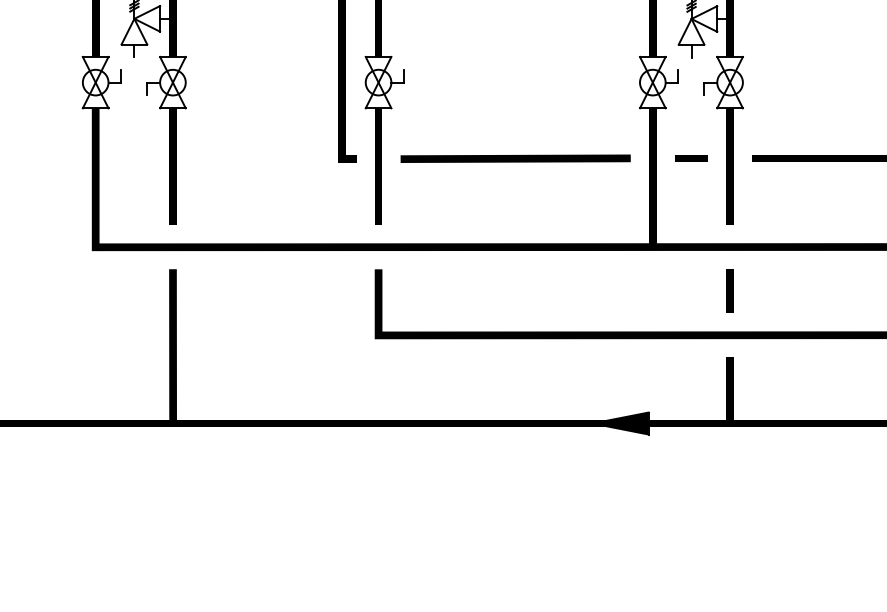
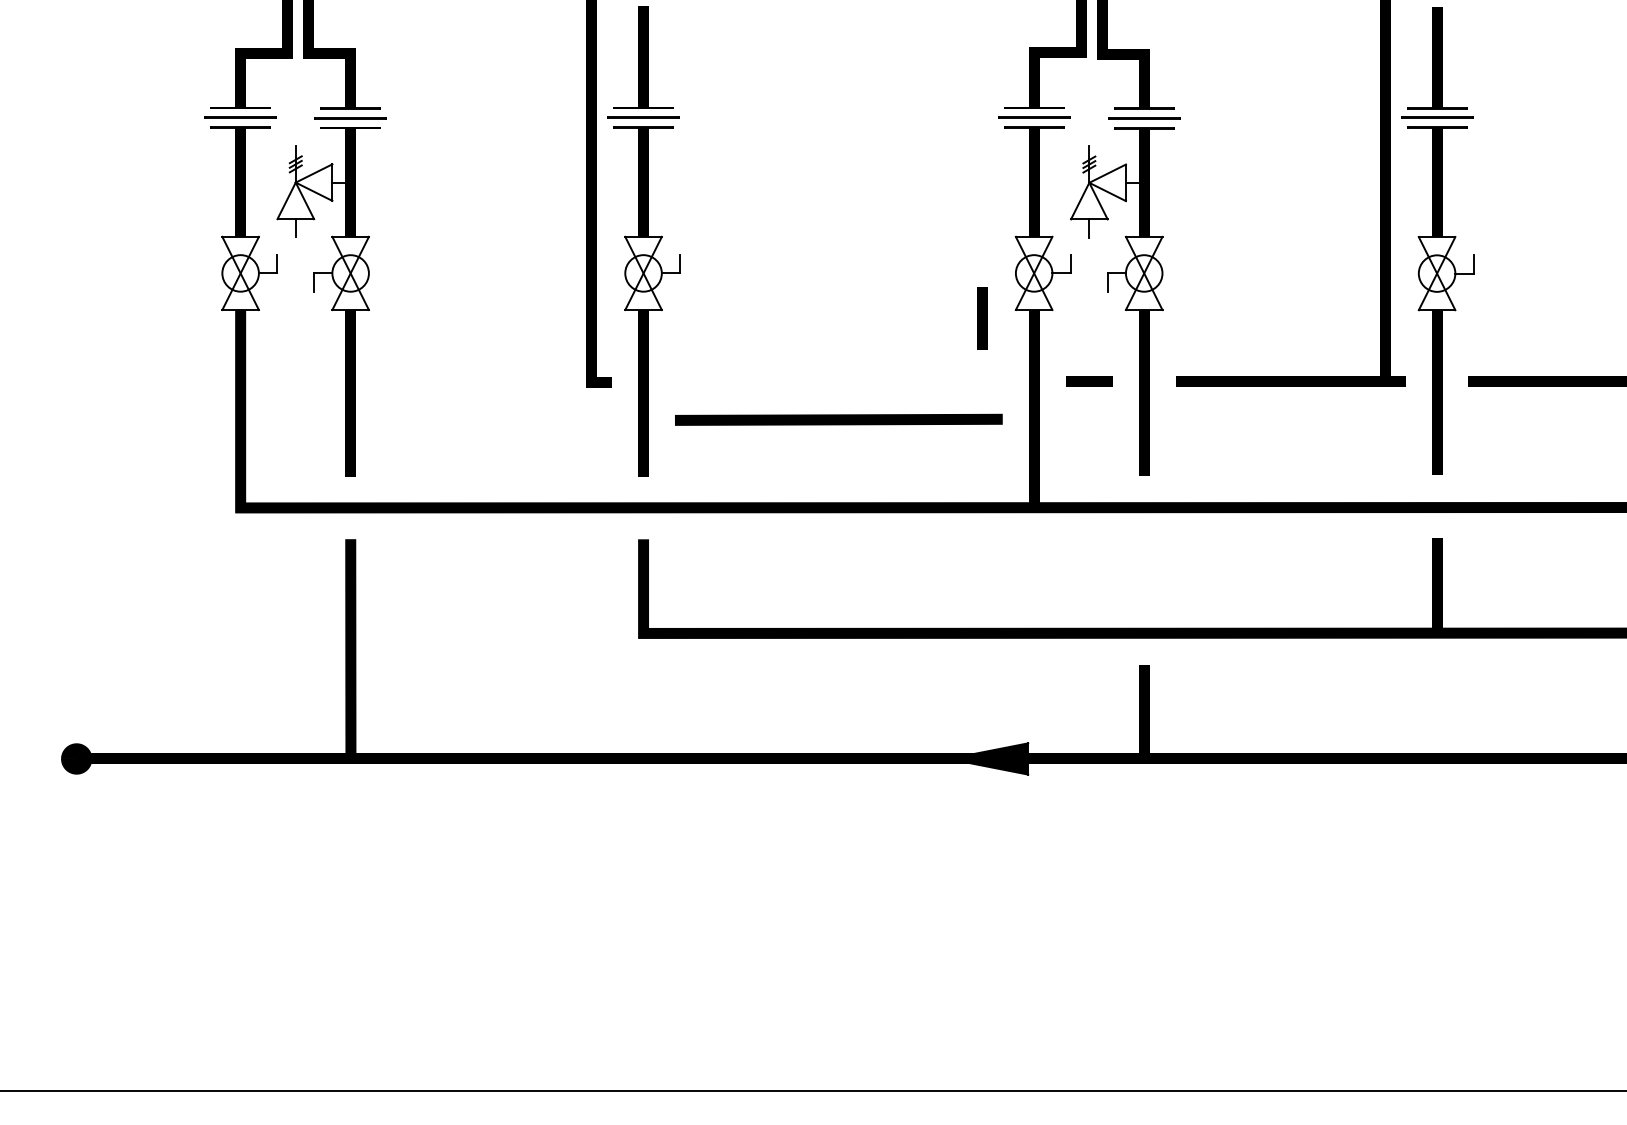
line: (515, 158) -> (838, 419), moved
line: (730, 291) -> (982, 318), moved

